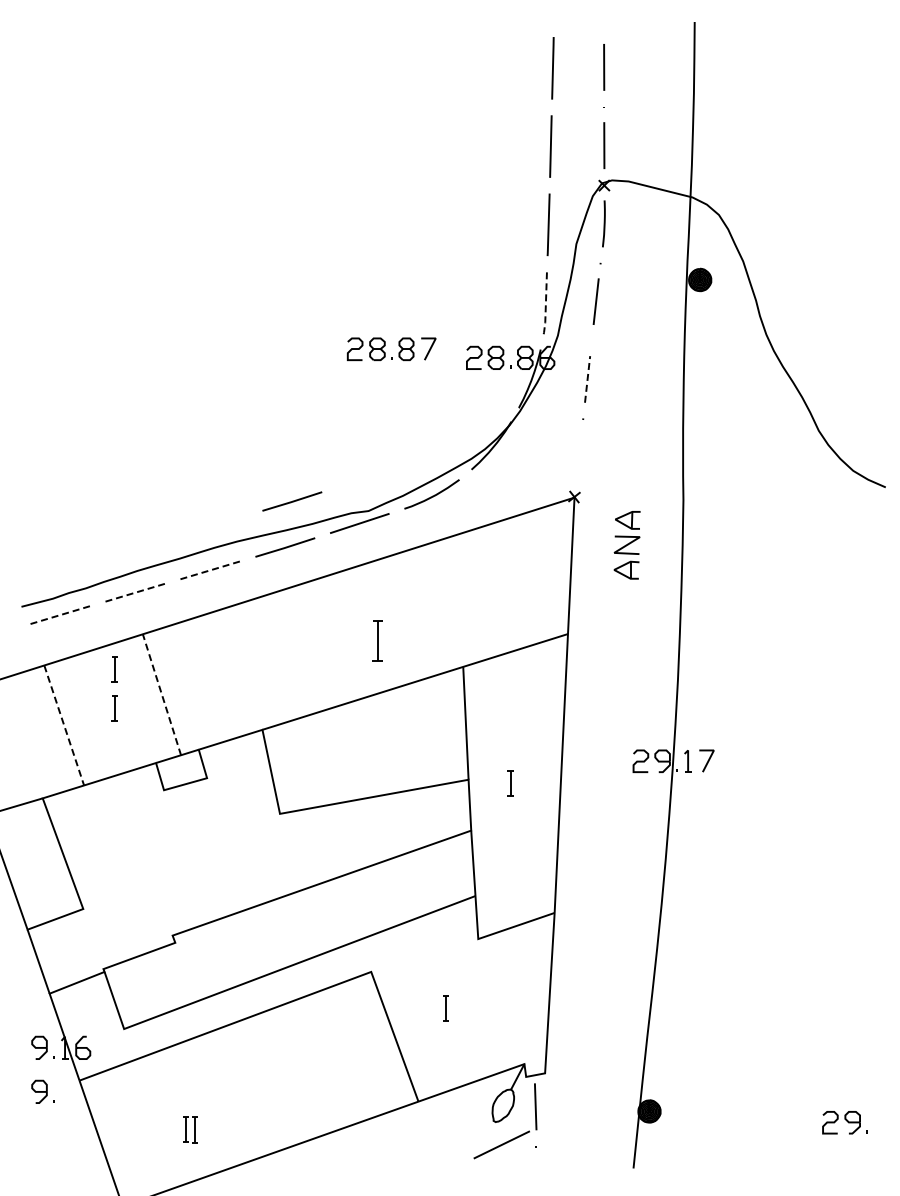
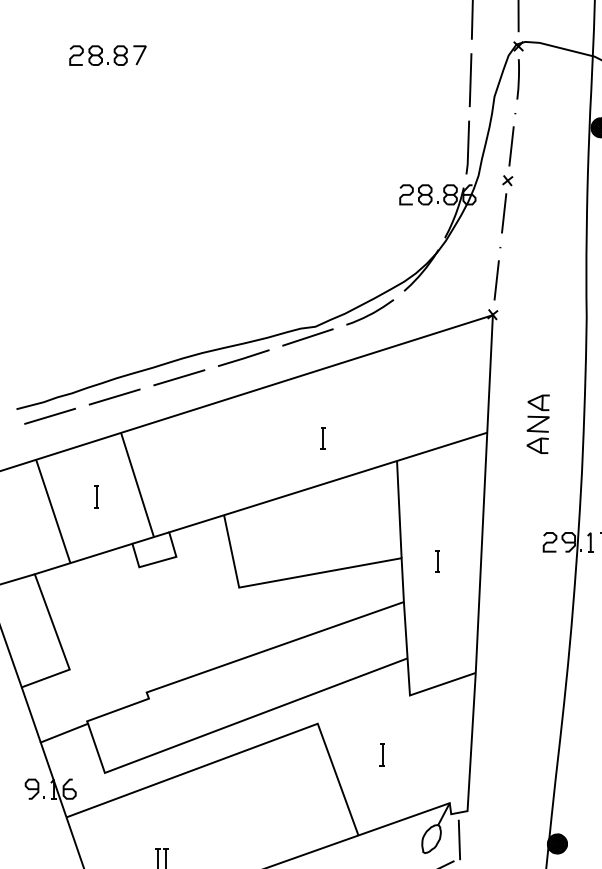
line: (545, 304) -> (467, 148), dashed -> solid
part: (591, 341) -> (507, 180), added
part: (385, 346) -> (102, 53), moved
line: (587, 378) -> (504, 212), dashed -> solid
line: (578, 457) -> (496, 280), added
line: (292, 501) -> (249, 318), removed
part: (626, 545) -> (537, 424), moved
line: (211, 570) -> (180, 377), dashed -> solid
line: (135, 592) -> (114, 396), dashed -> solid
line: (61, 614) -> (50, 415), dashed -> solid
part: (377, 640) -> (323, 438), size x0.62
part: (114, 669) -> (96, 463), removed
line: (162, 695) -> (137, 485), dashed -> solid
line: (64, 725) -> (53, 511), dashed -> solid
part: (42, 1091) -> (34, 826), removed

